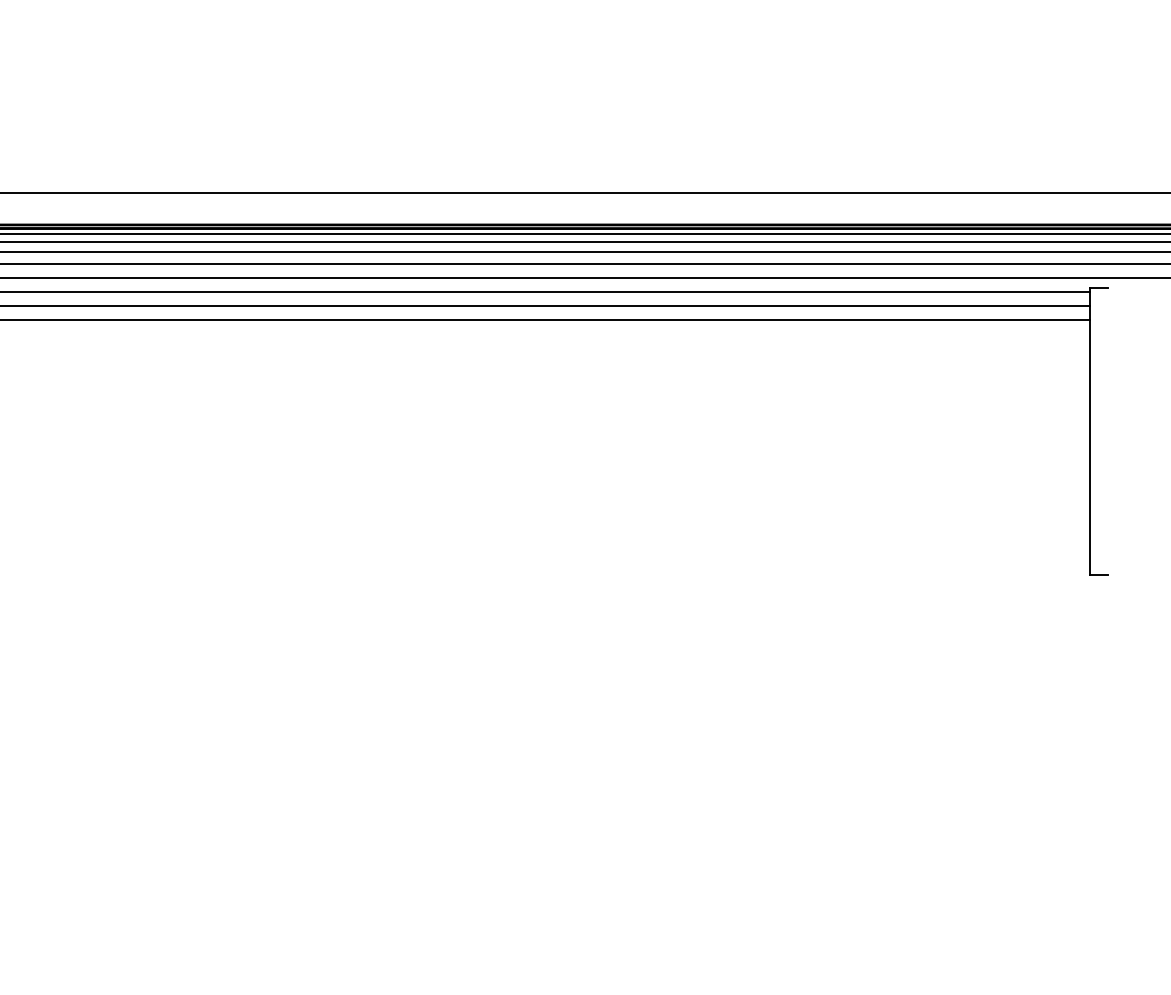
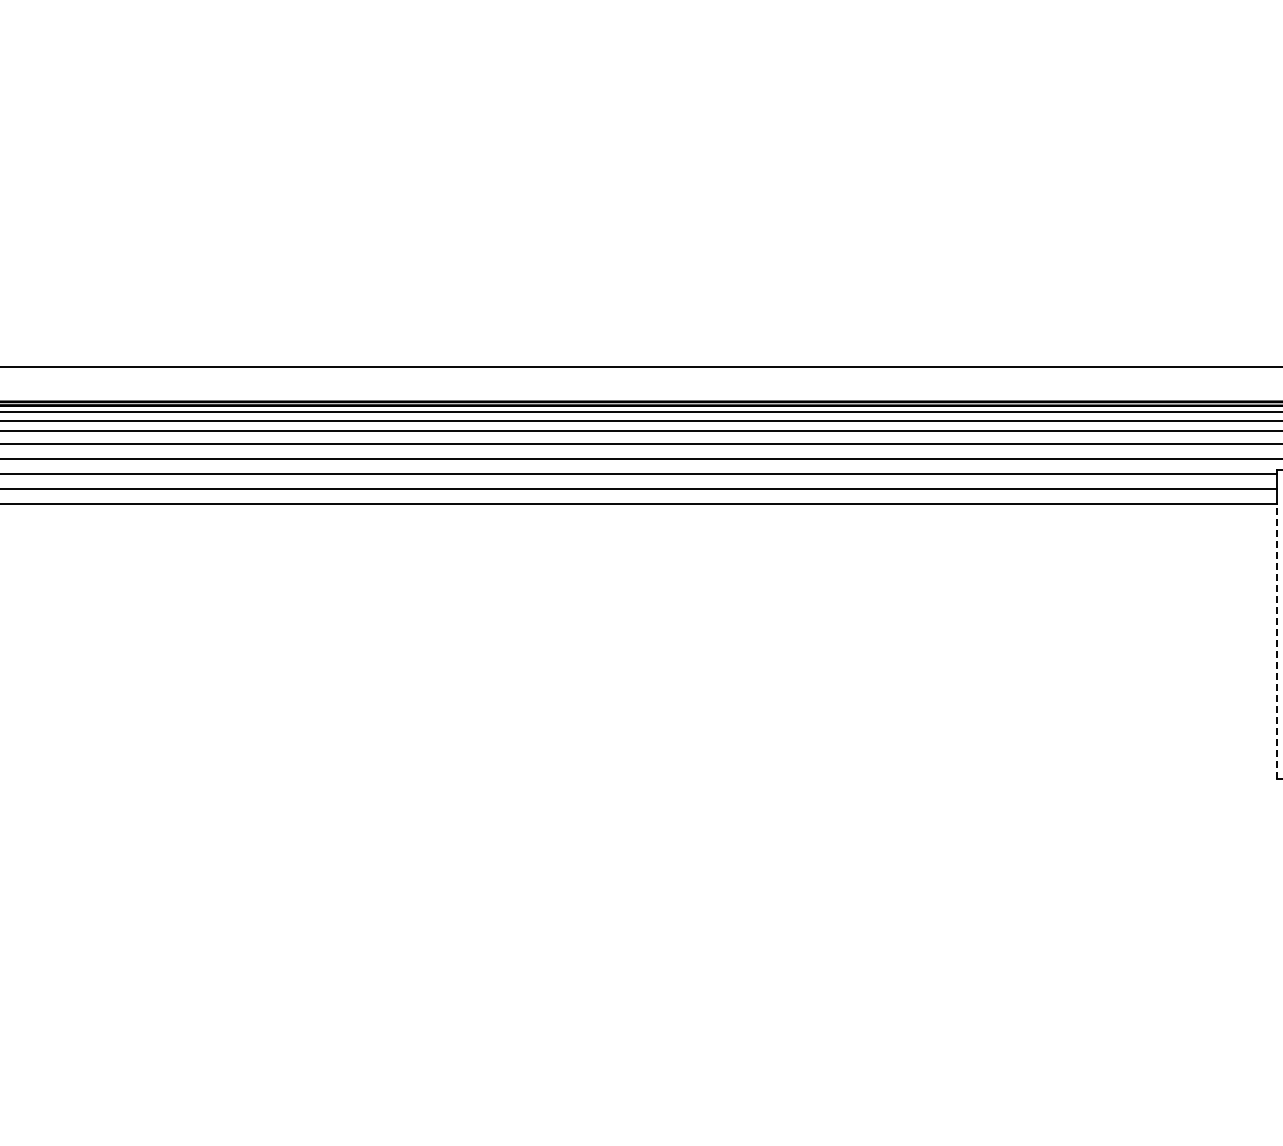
line: (1089, 446) -> (1276, 640), solid -> dashed

